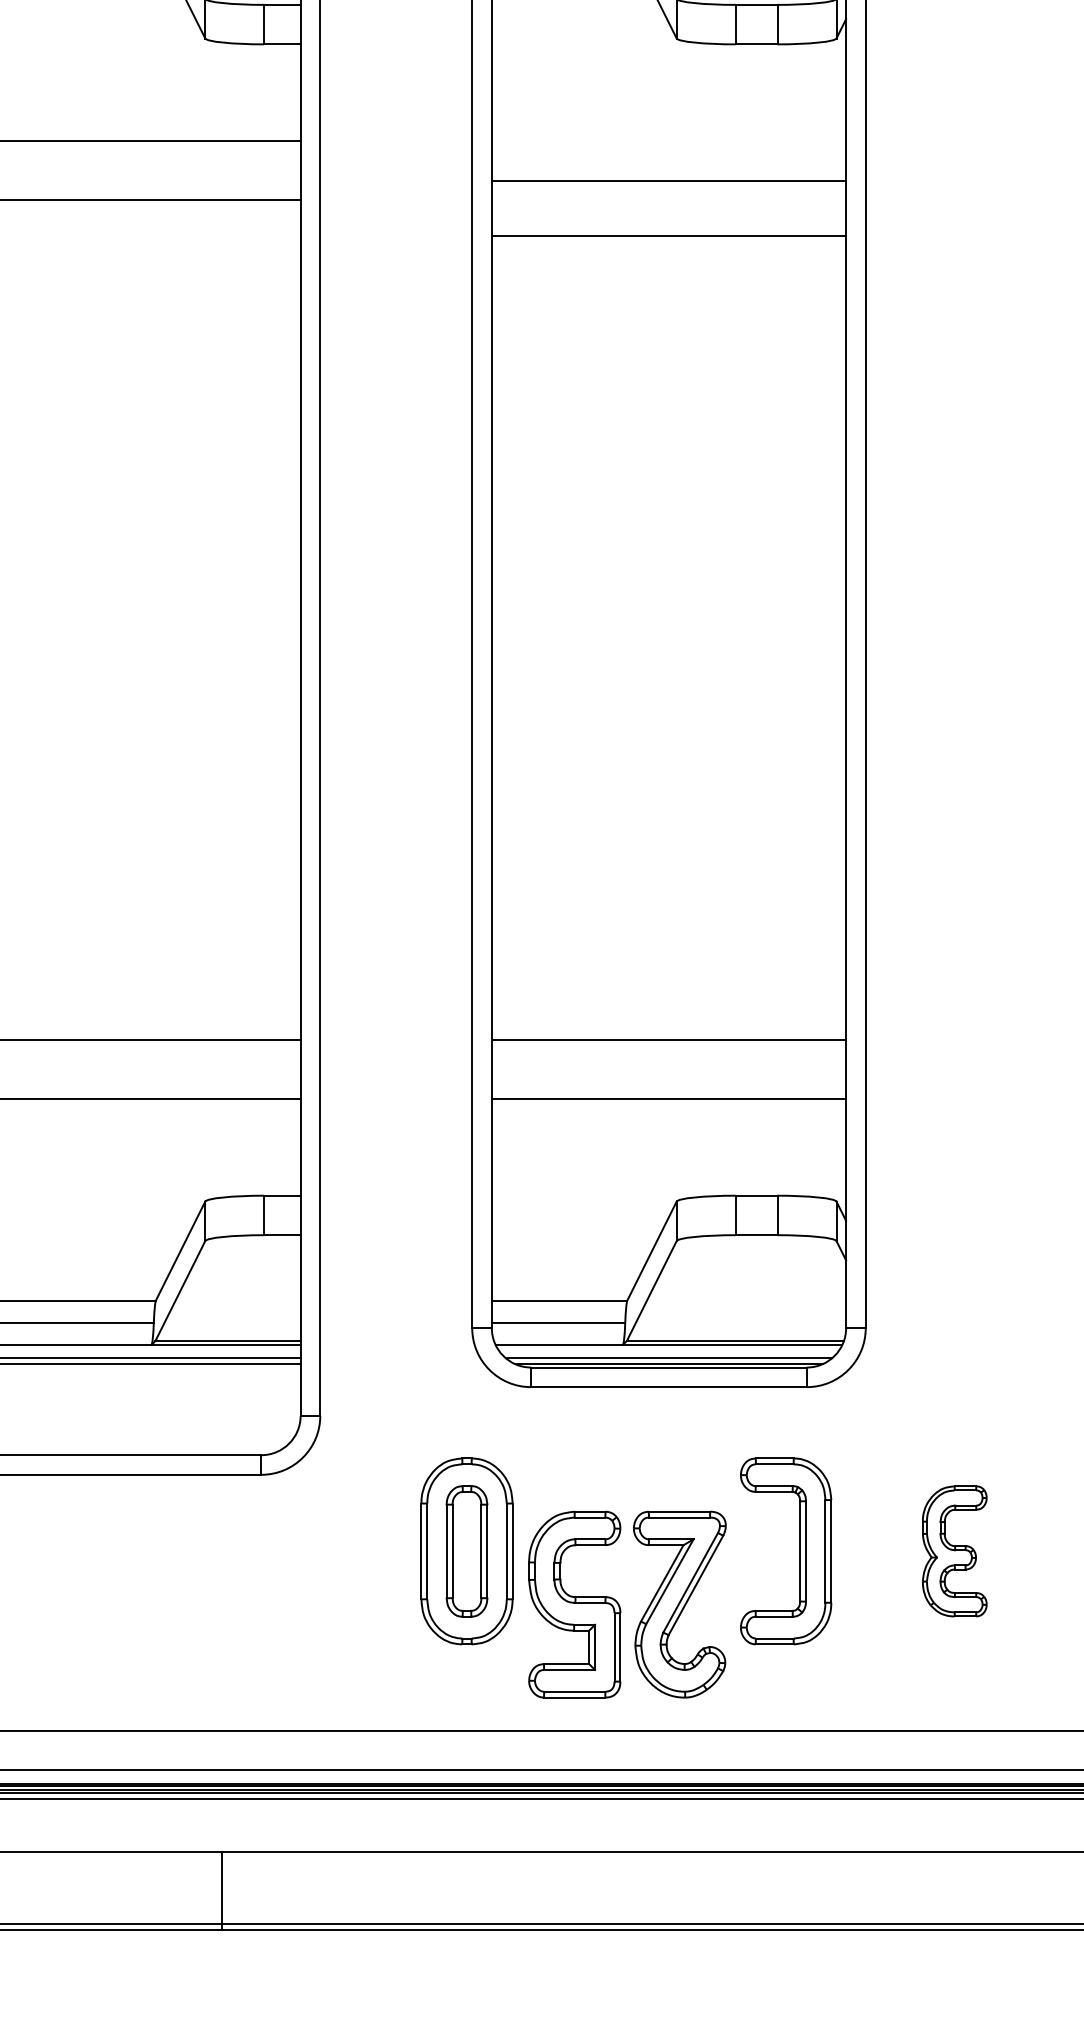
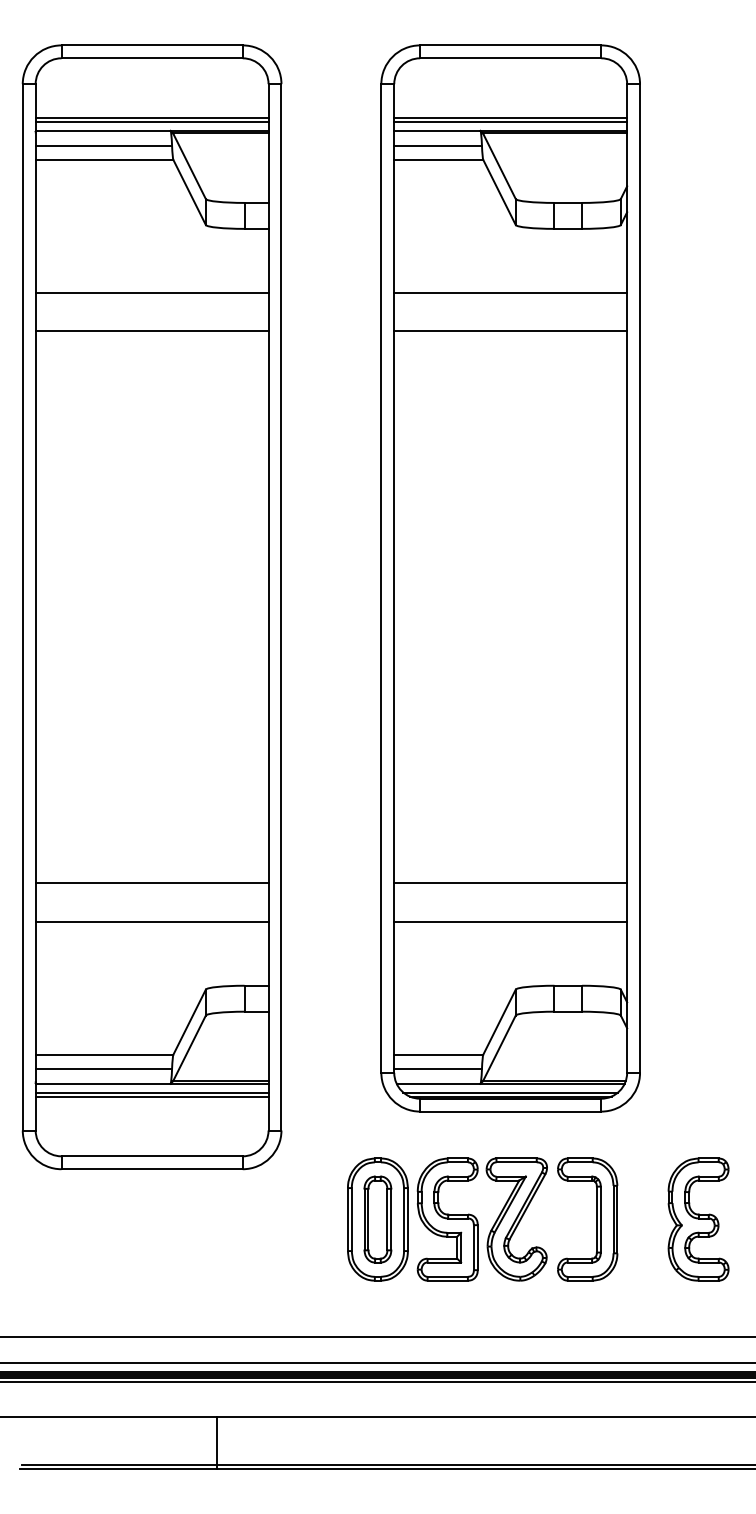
line: (668, 180) -> (510, 292), moved
line: (668, 236) -> (510, 331), moved
part: (954, 1551) -> (698, 1219), size x1.43
part: (626, 1604) -> (481, 1219), moved

